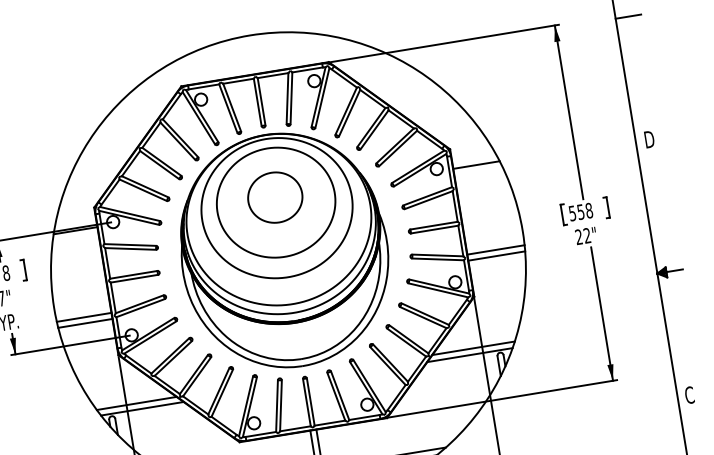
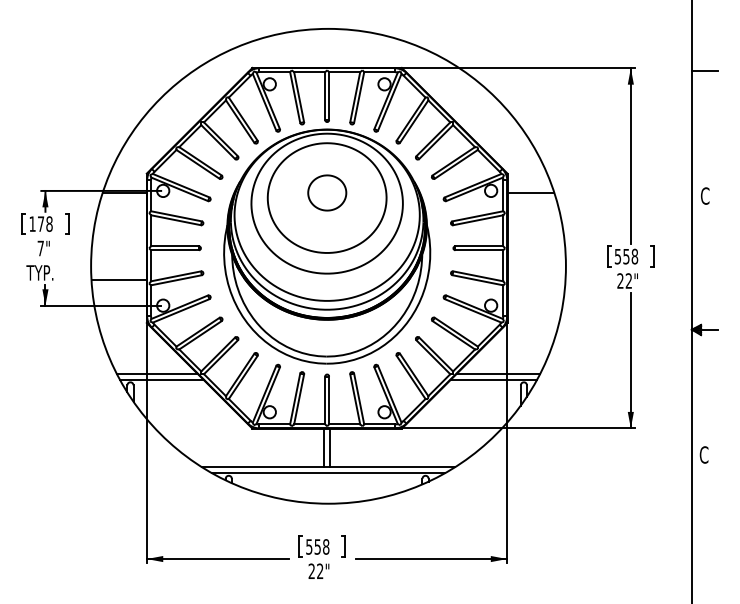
text: (649, 138) -> (705, 195), D -> C
part: (275, 197) -> (327, 192), size x0.7
line: (496, 250) -> (536, 280), removed
line: (496, 256) -> (536, 286), removed
line: (84, 323) -> (118, 286), removed

